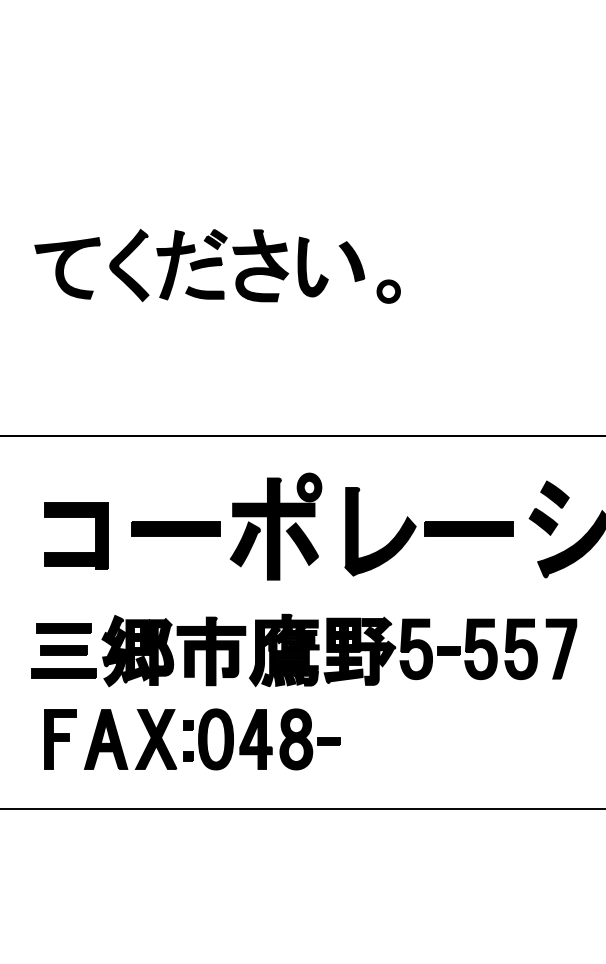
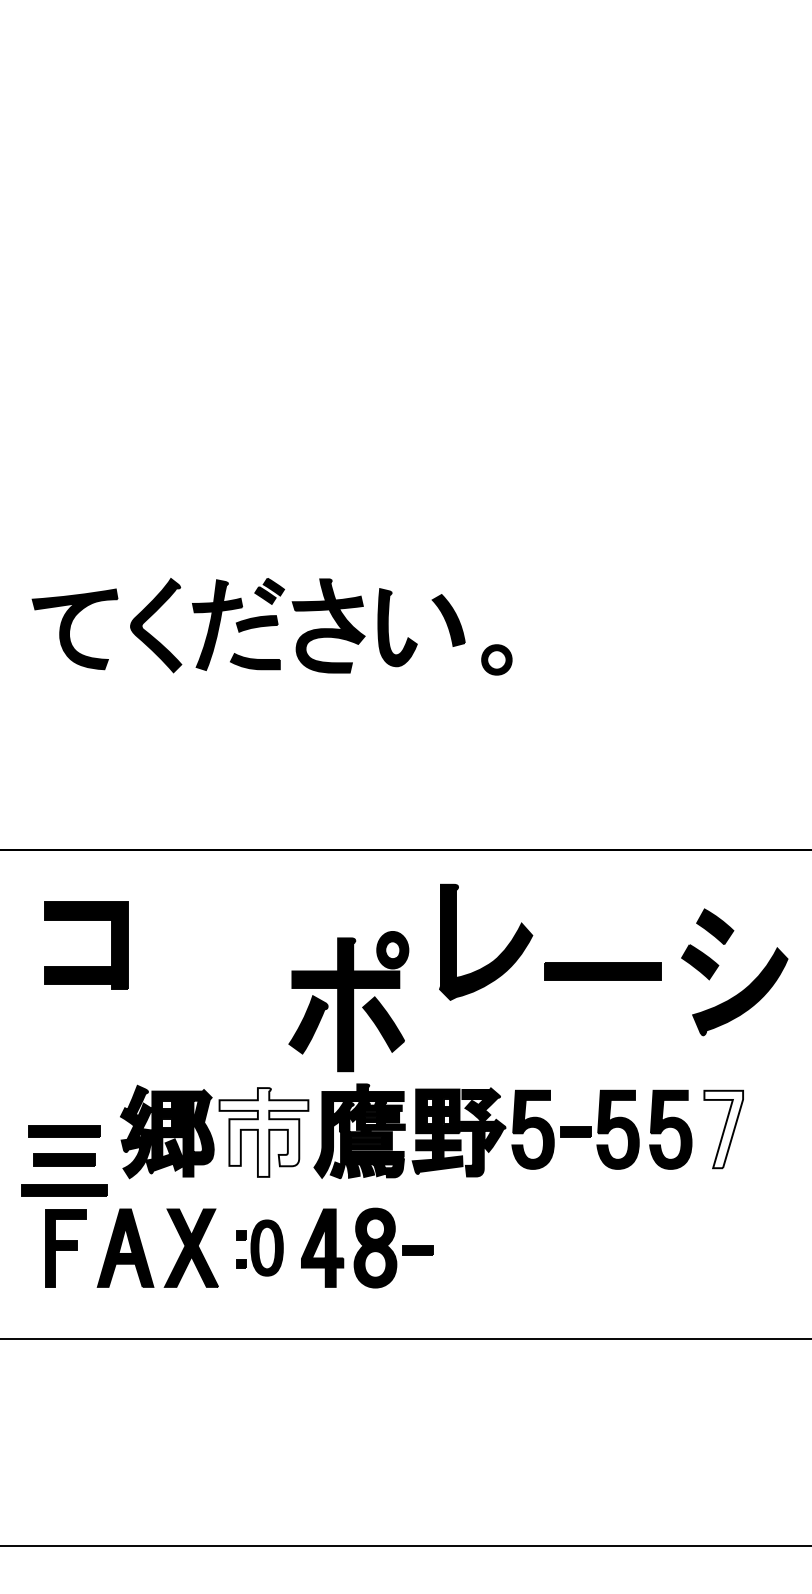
part: (275, 526) -> (348, 1001), moved
part: (176, 528) -> (217, 971), removed
part: (390, 541) -> (499, 954), moved
part: (76, 552) -> (86, 966), moved
fill: (561, 649) -> (723, 1129), removed
part: (64, 650) -> (64, 1160), moved
fill: (211, 651) -> (263, 1132), removed
part: (208, 738) -> (260, 1247), size x0.7

